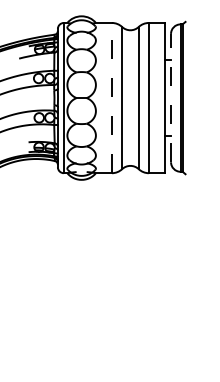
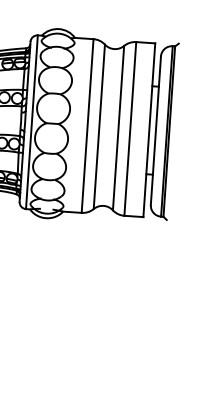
line: (111, 97) -> (87, 125), dashed -> solid
line: (171, 97) -> (156, 130), dashed -> solid

